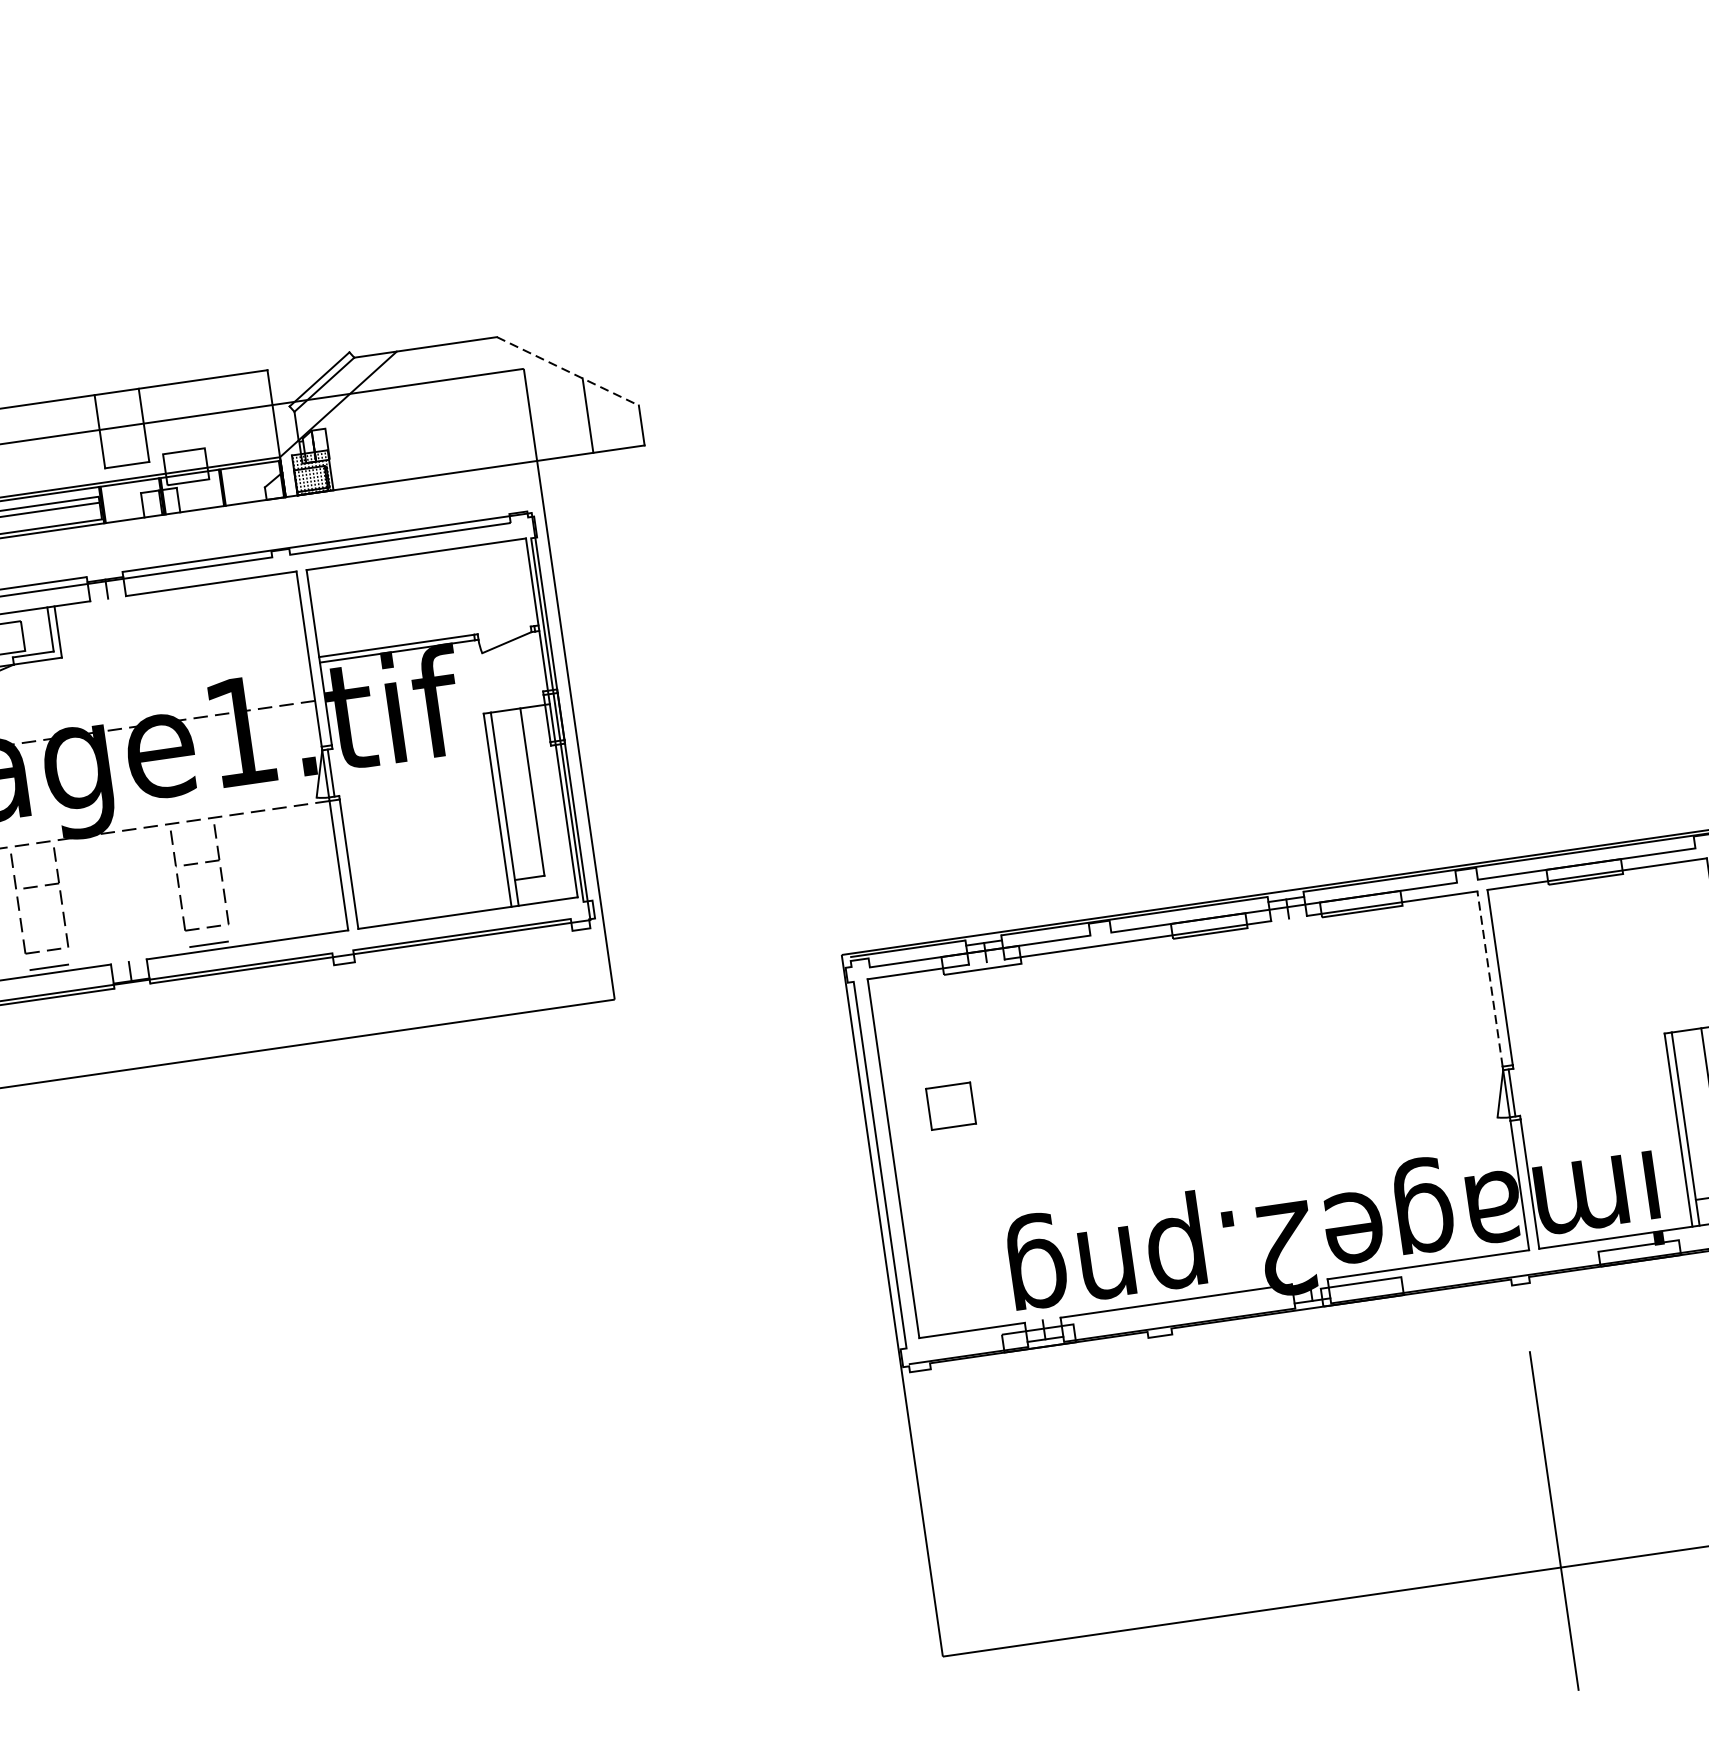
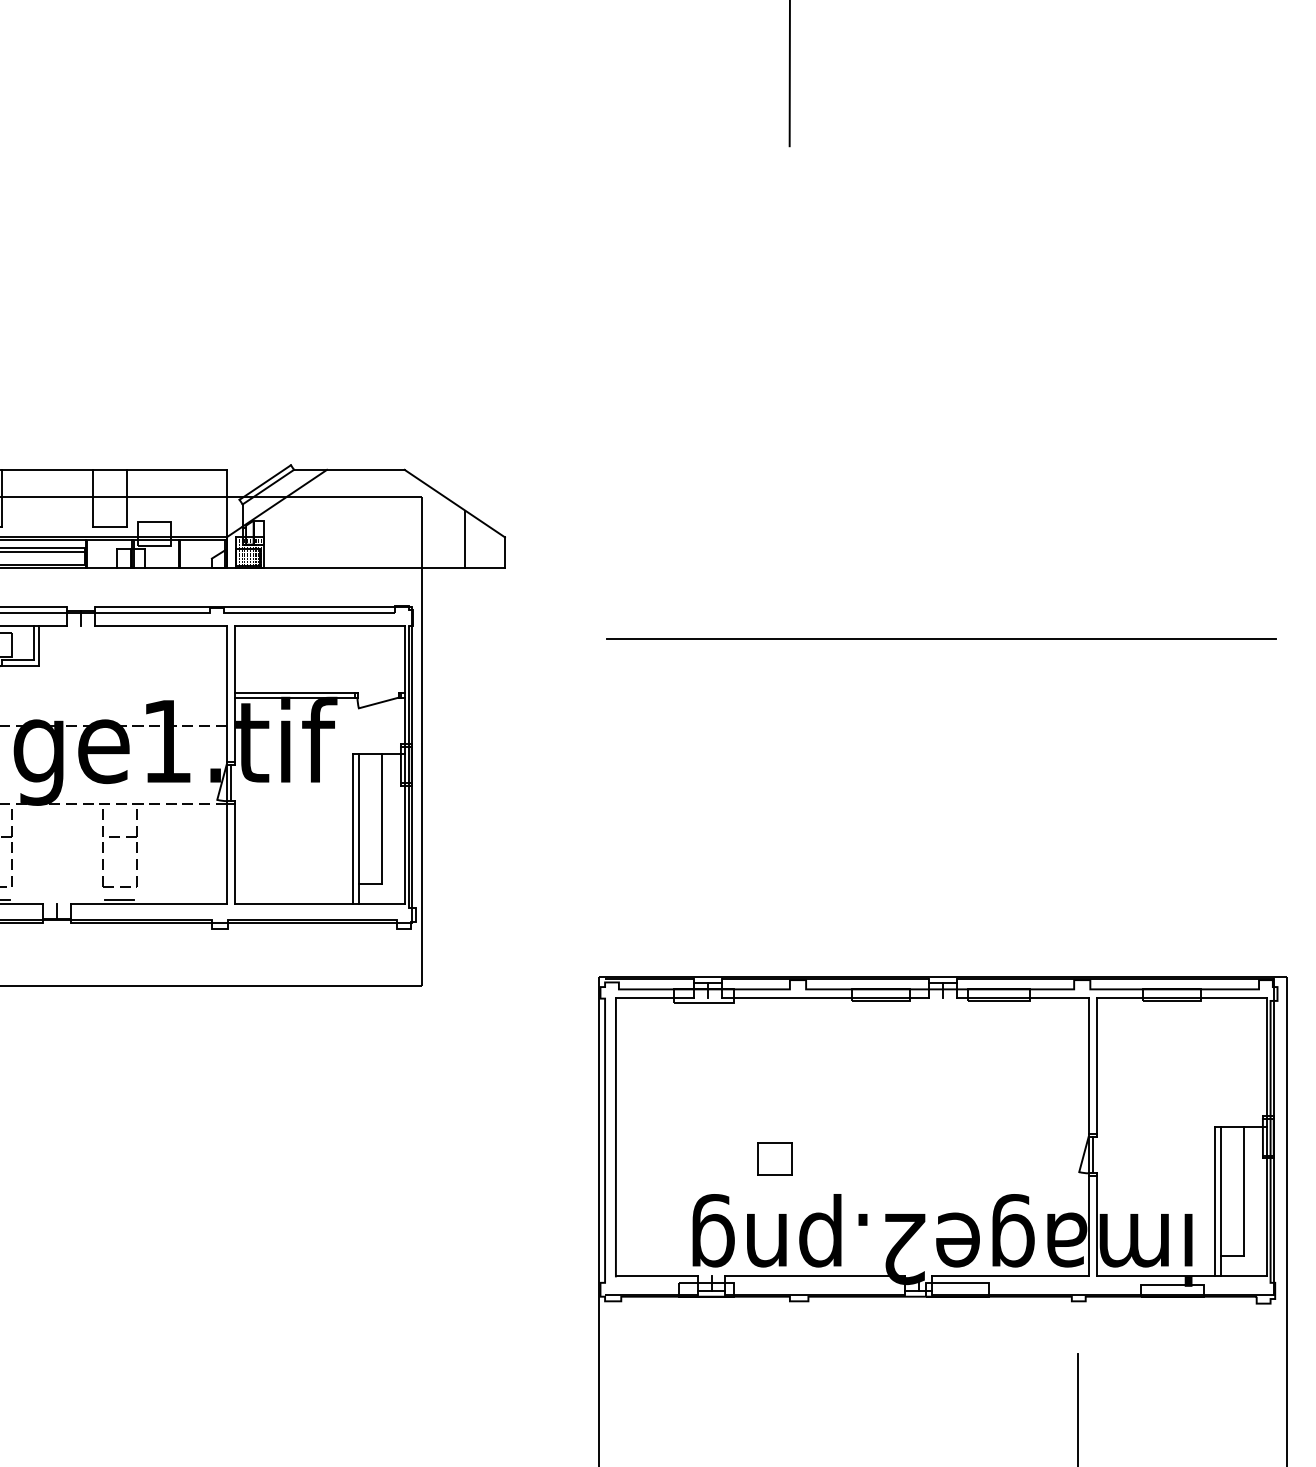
line: (568, 371) -> (455, 503), dashed -> solid
line: (1220, 454) -> (941, 638), added
line: (1489, 979) -> (1088, 1066), dashed -> solid
part: (949, 1106) -> (774, 1158), moved

